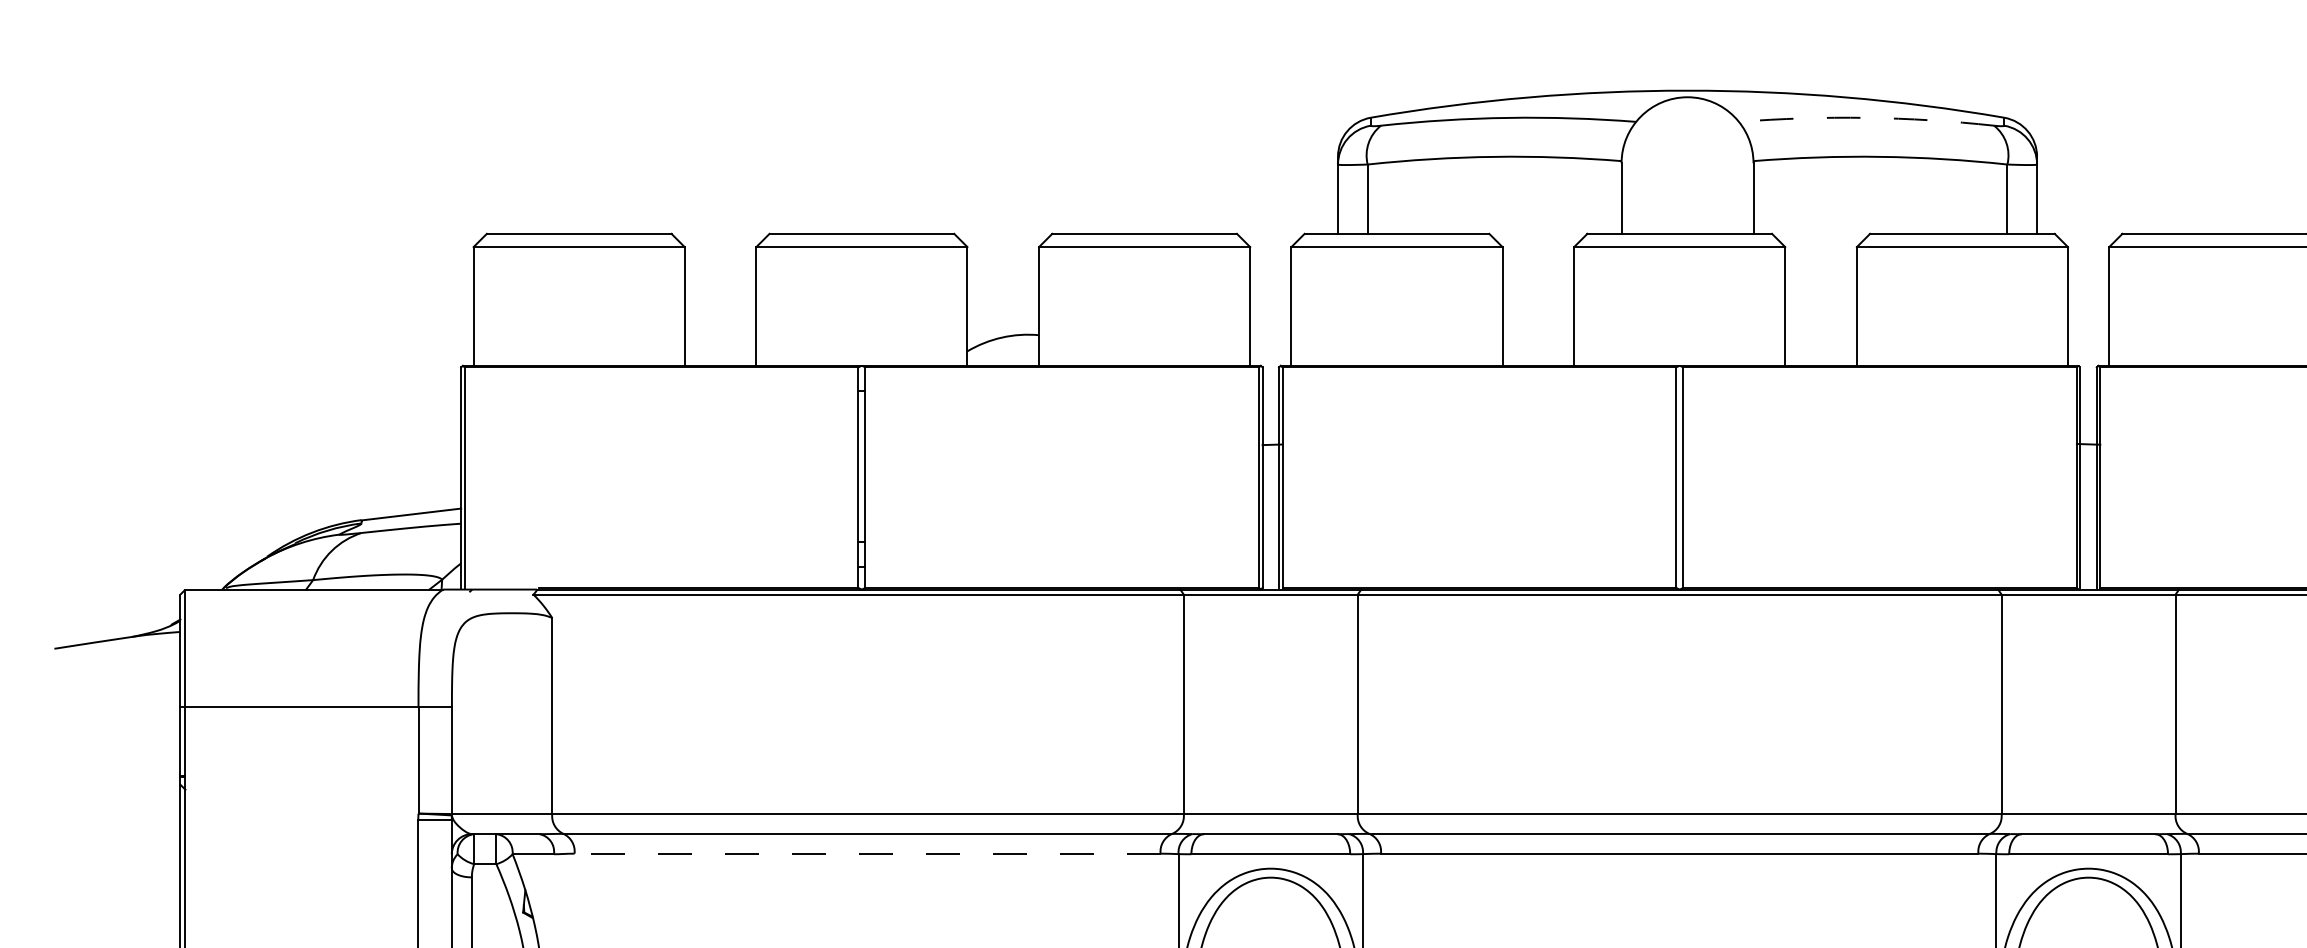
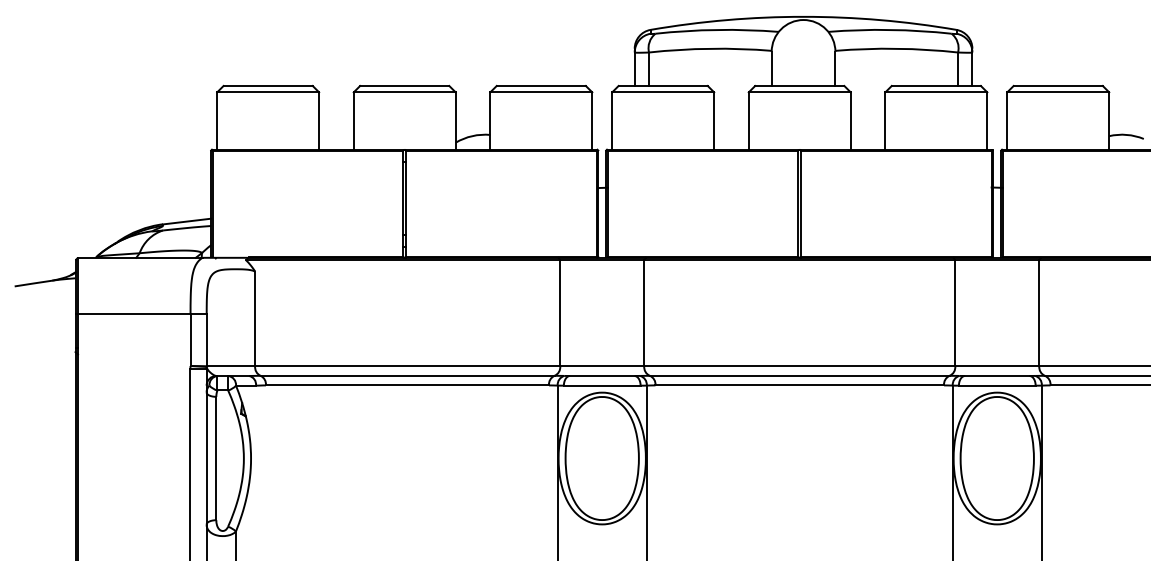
arc: (1867, 116) -> (890, 29), dashed -> solid
line: (867, 853) -> (407, 385), dashed -> solid

